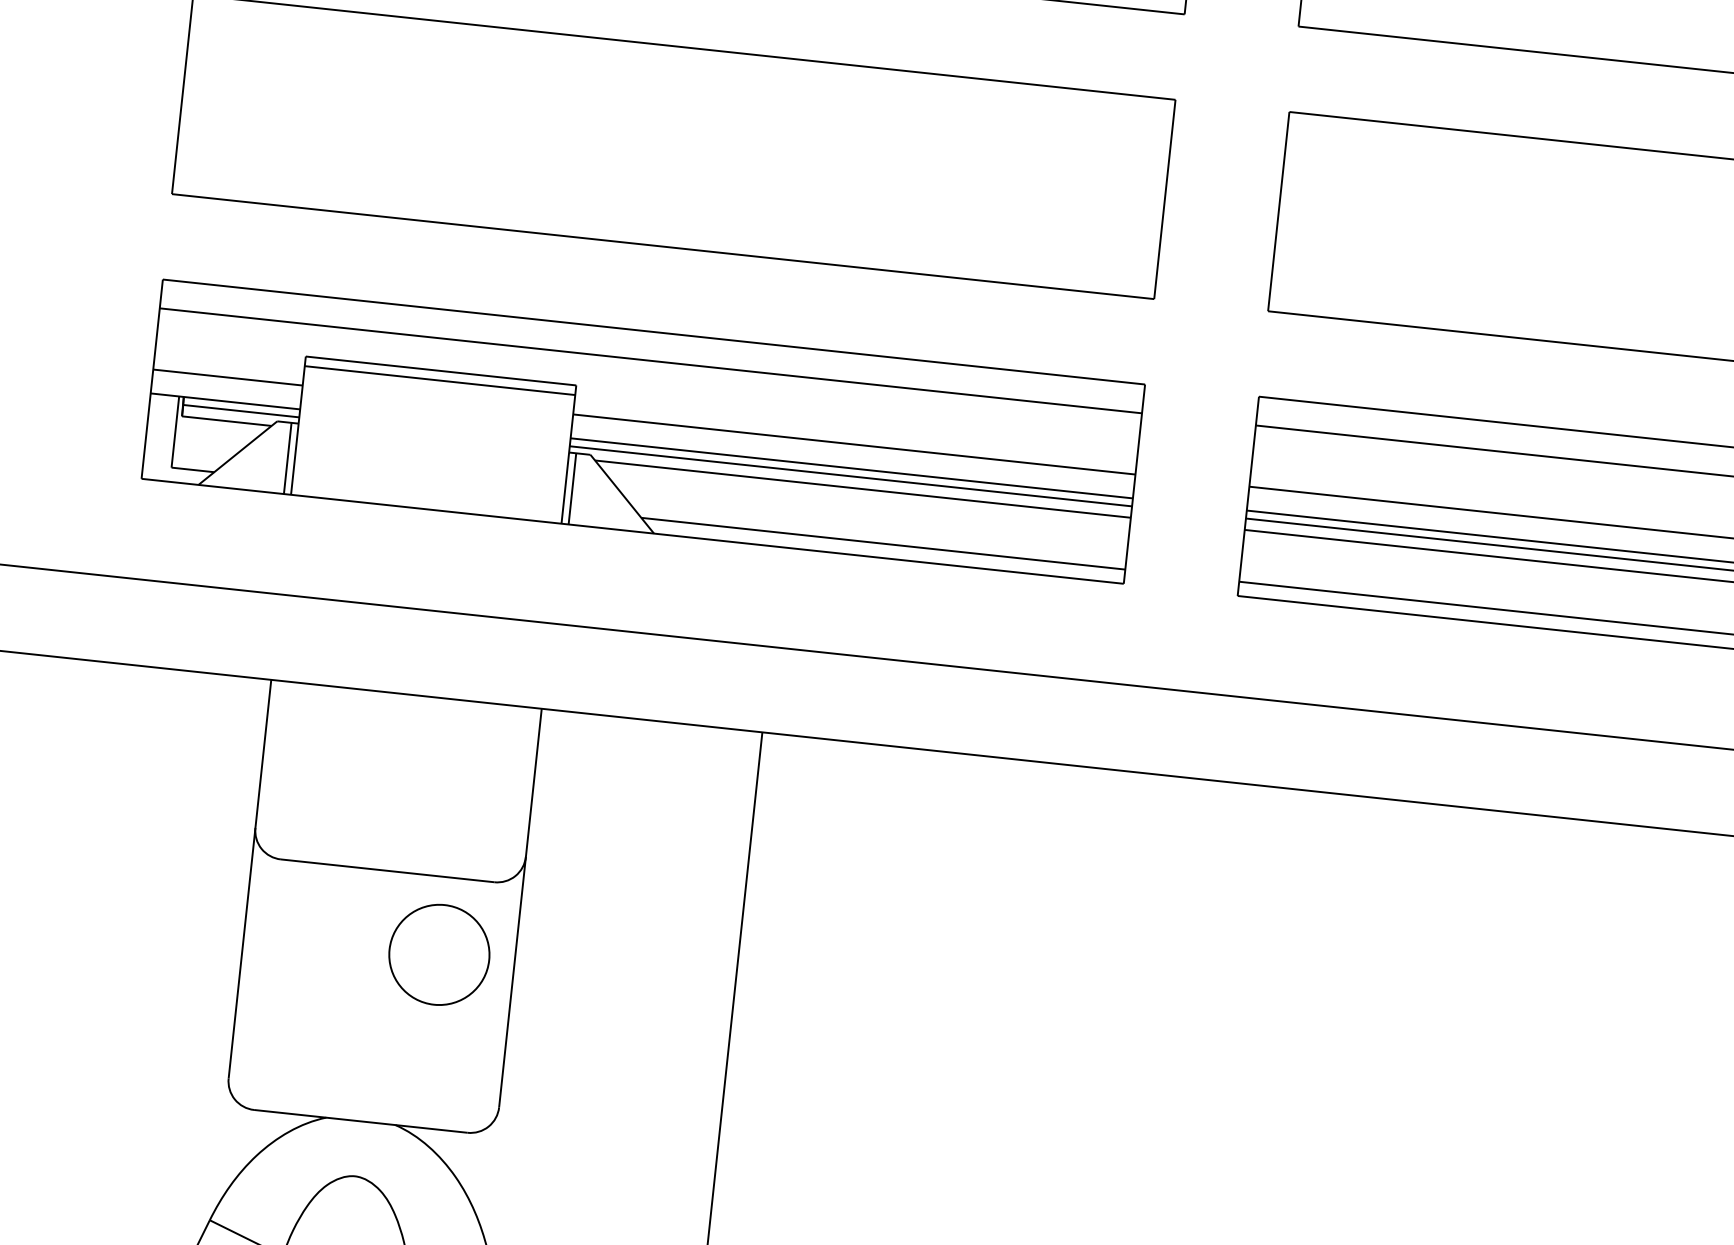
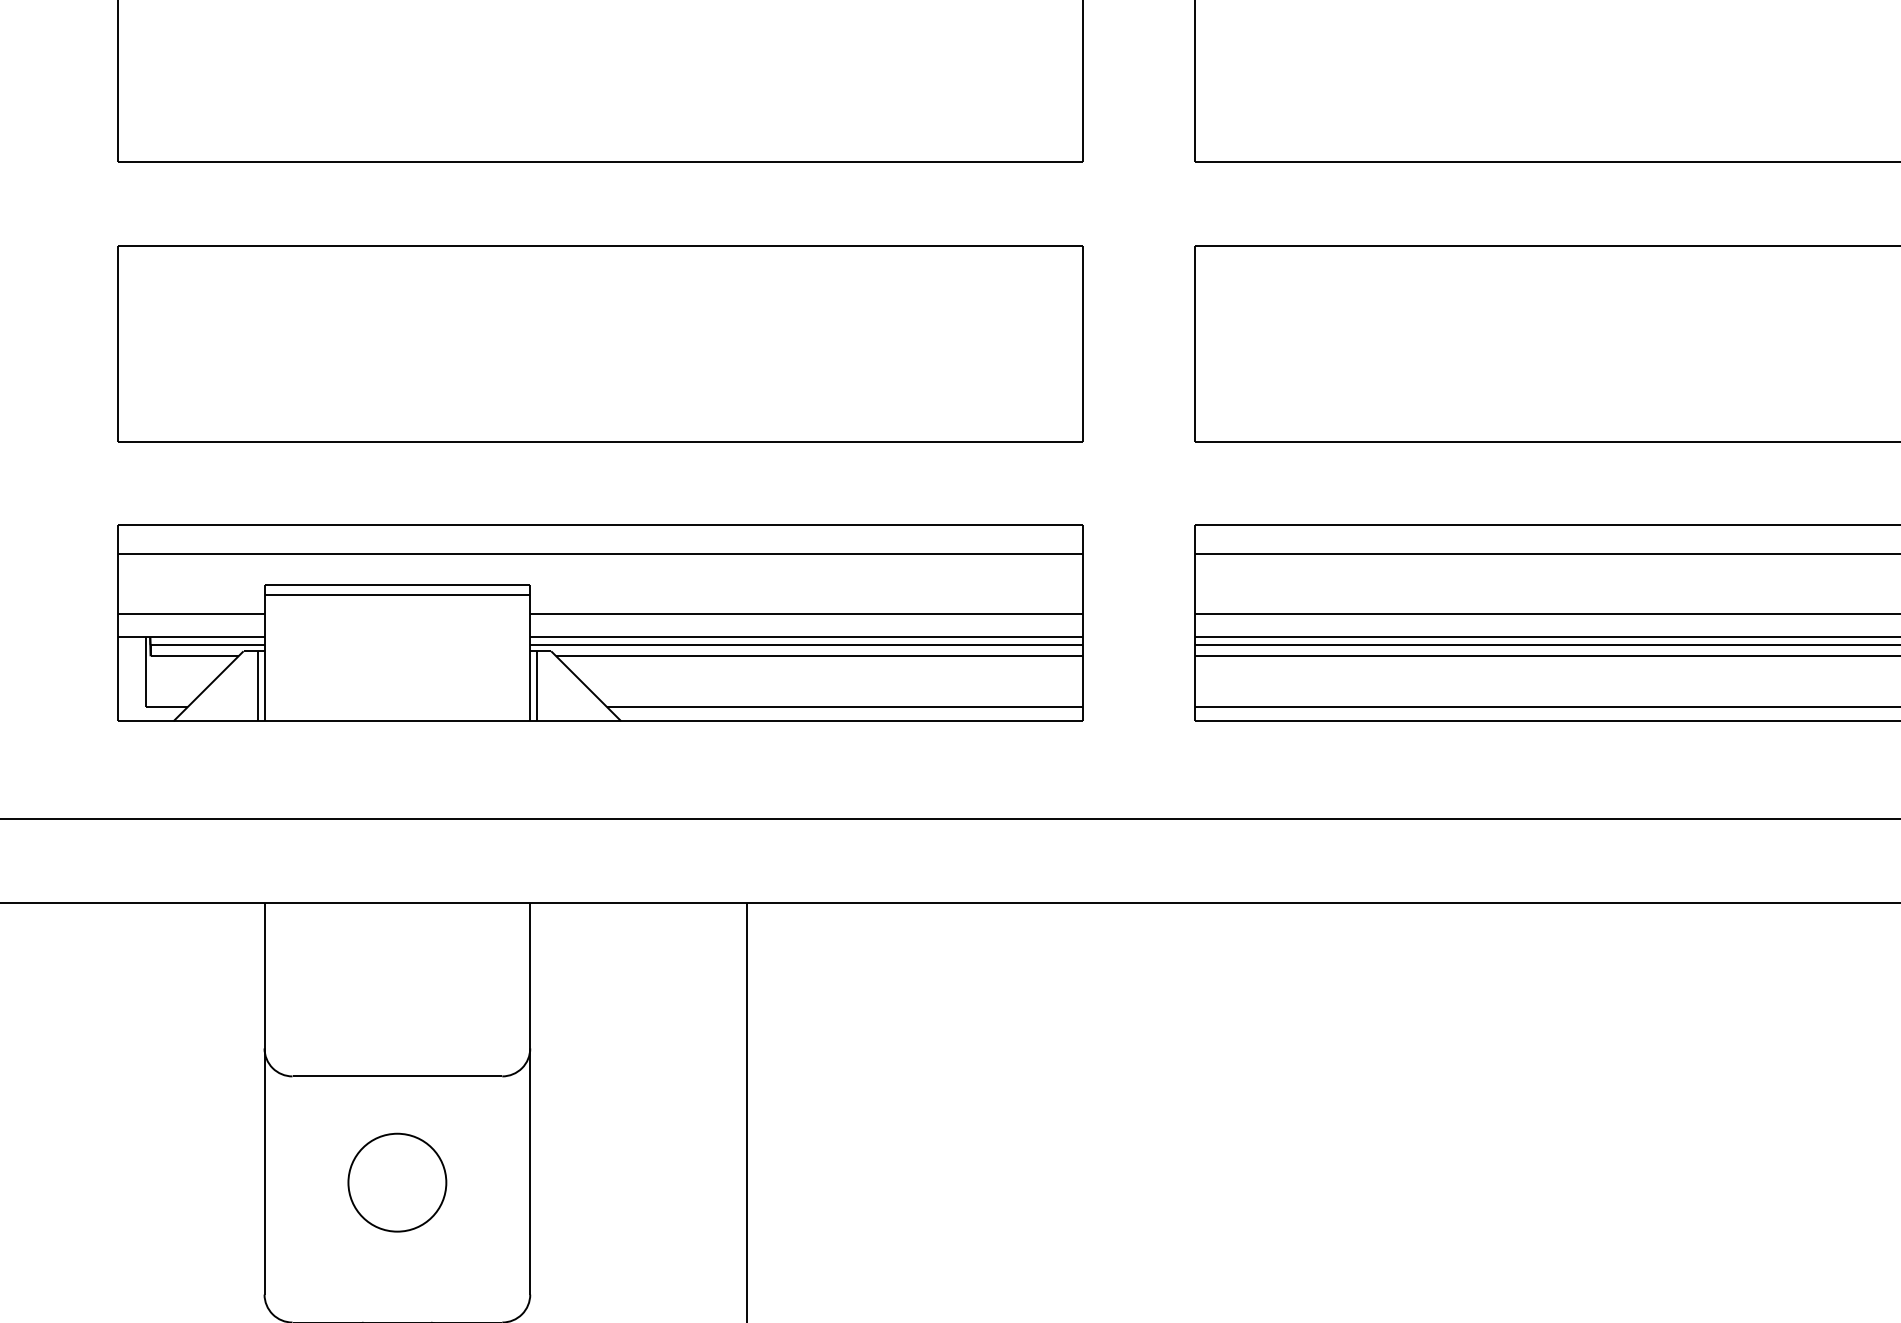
part: (439, 954) -> (397, 1182), moved

